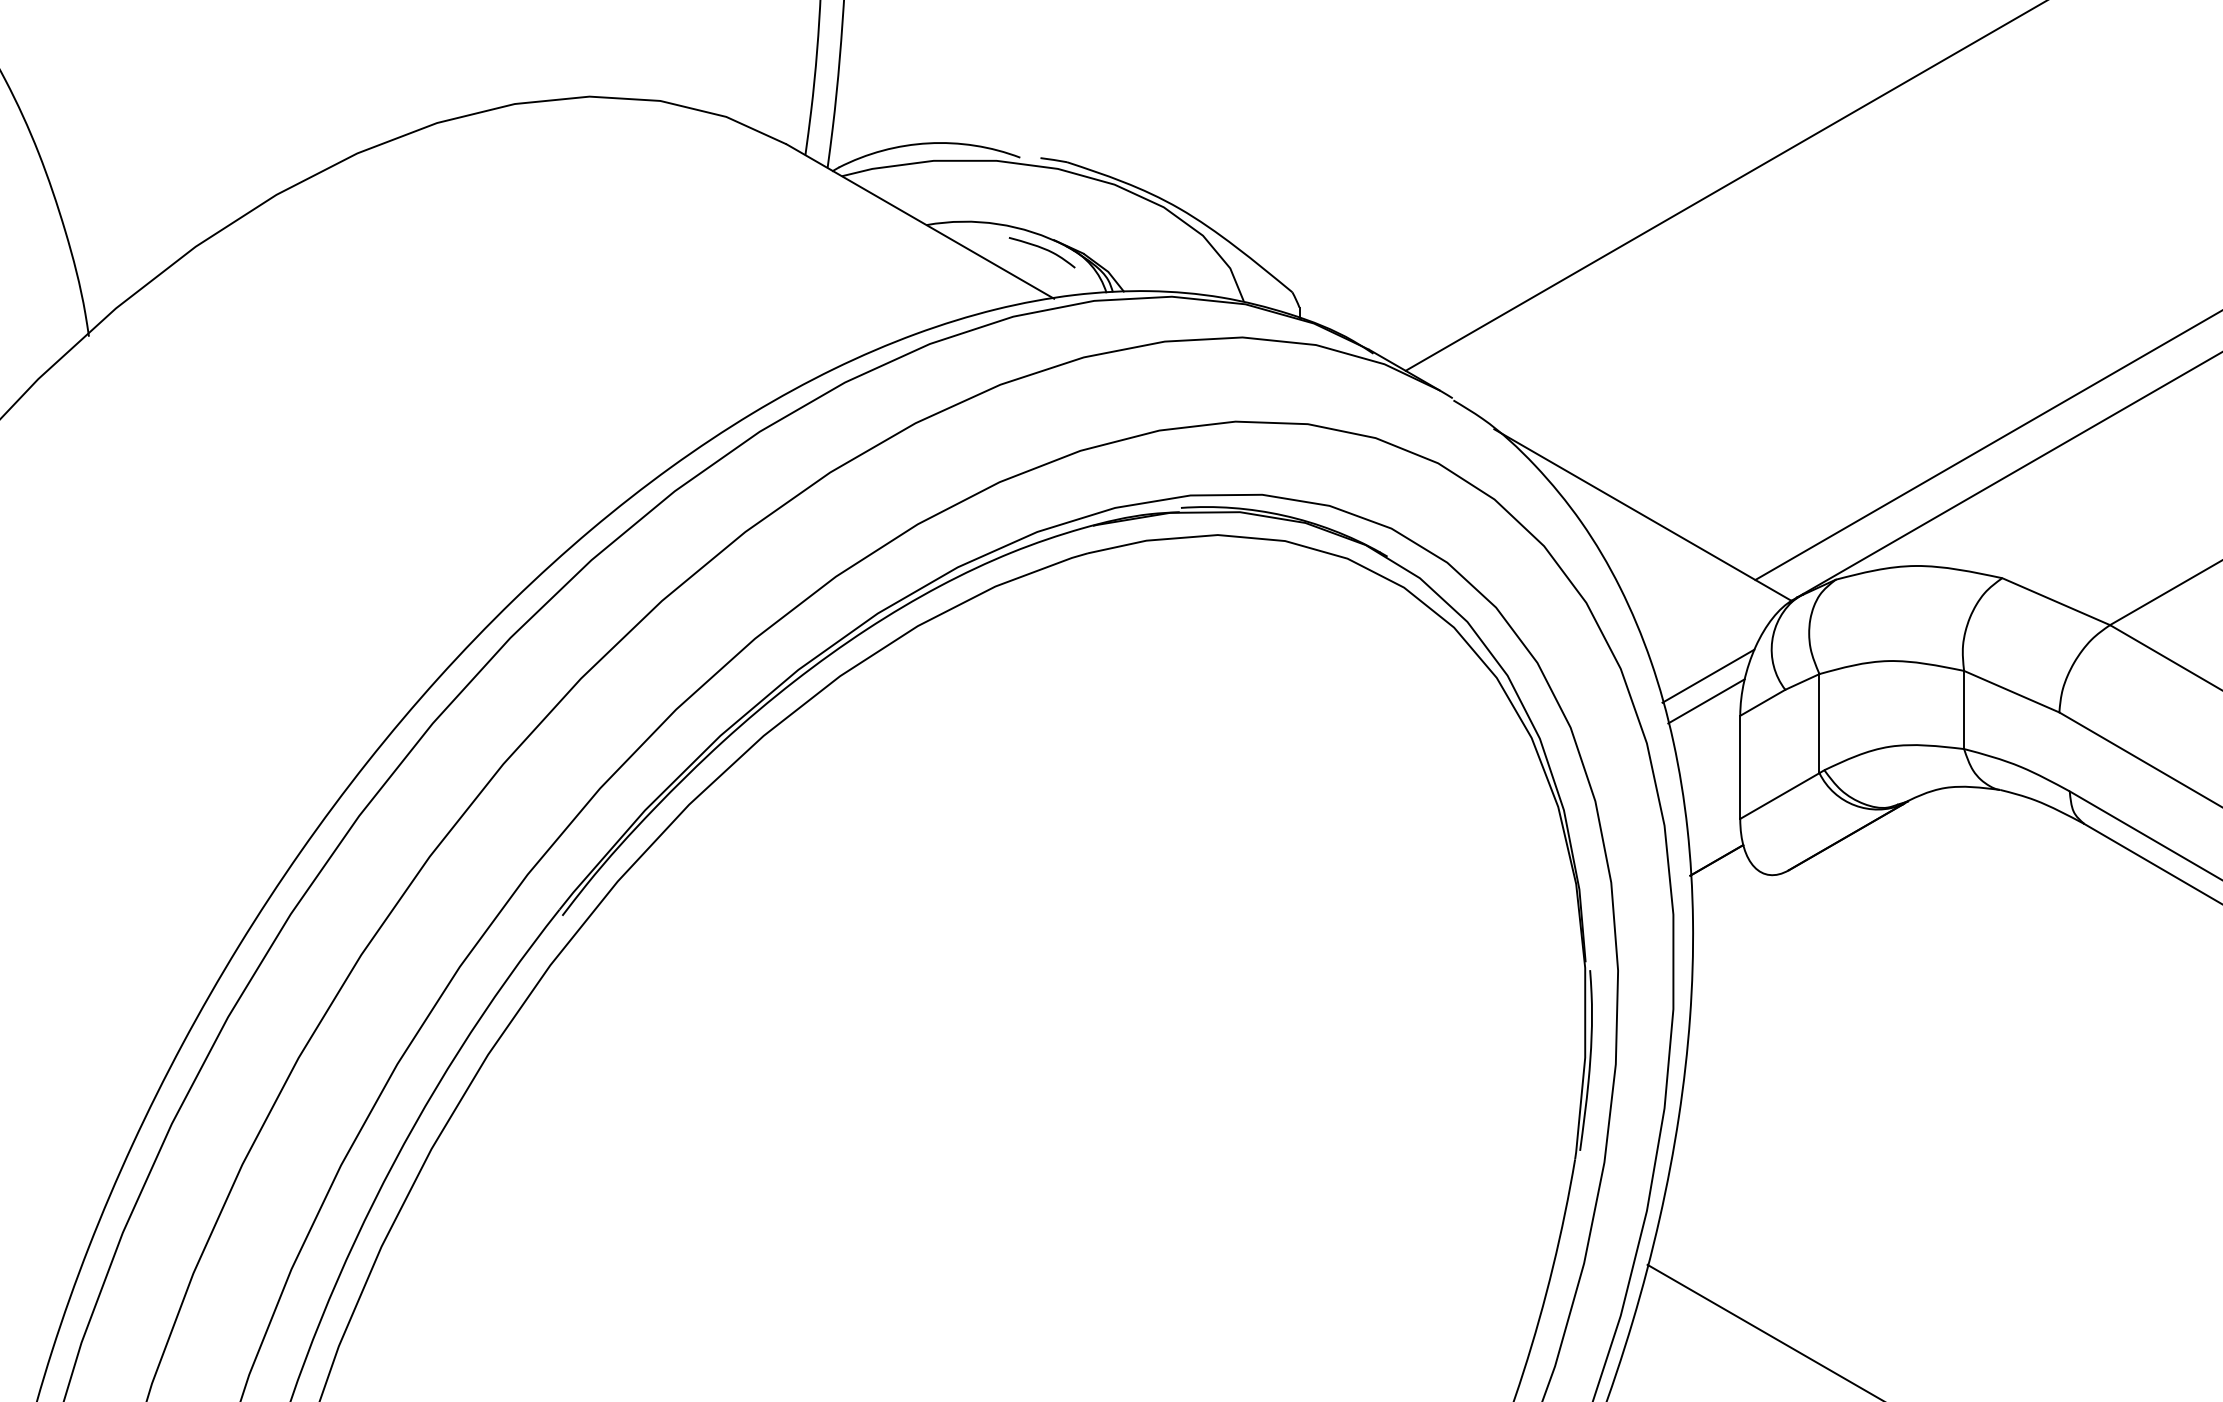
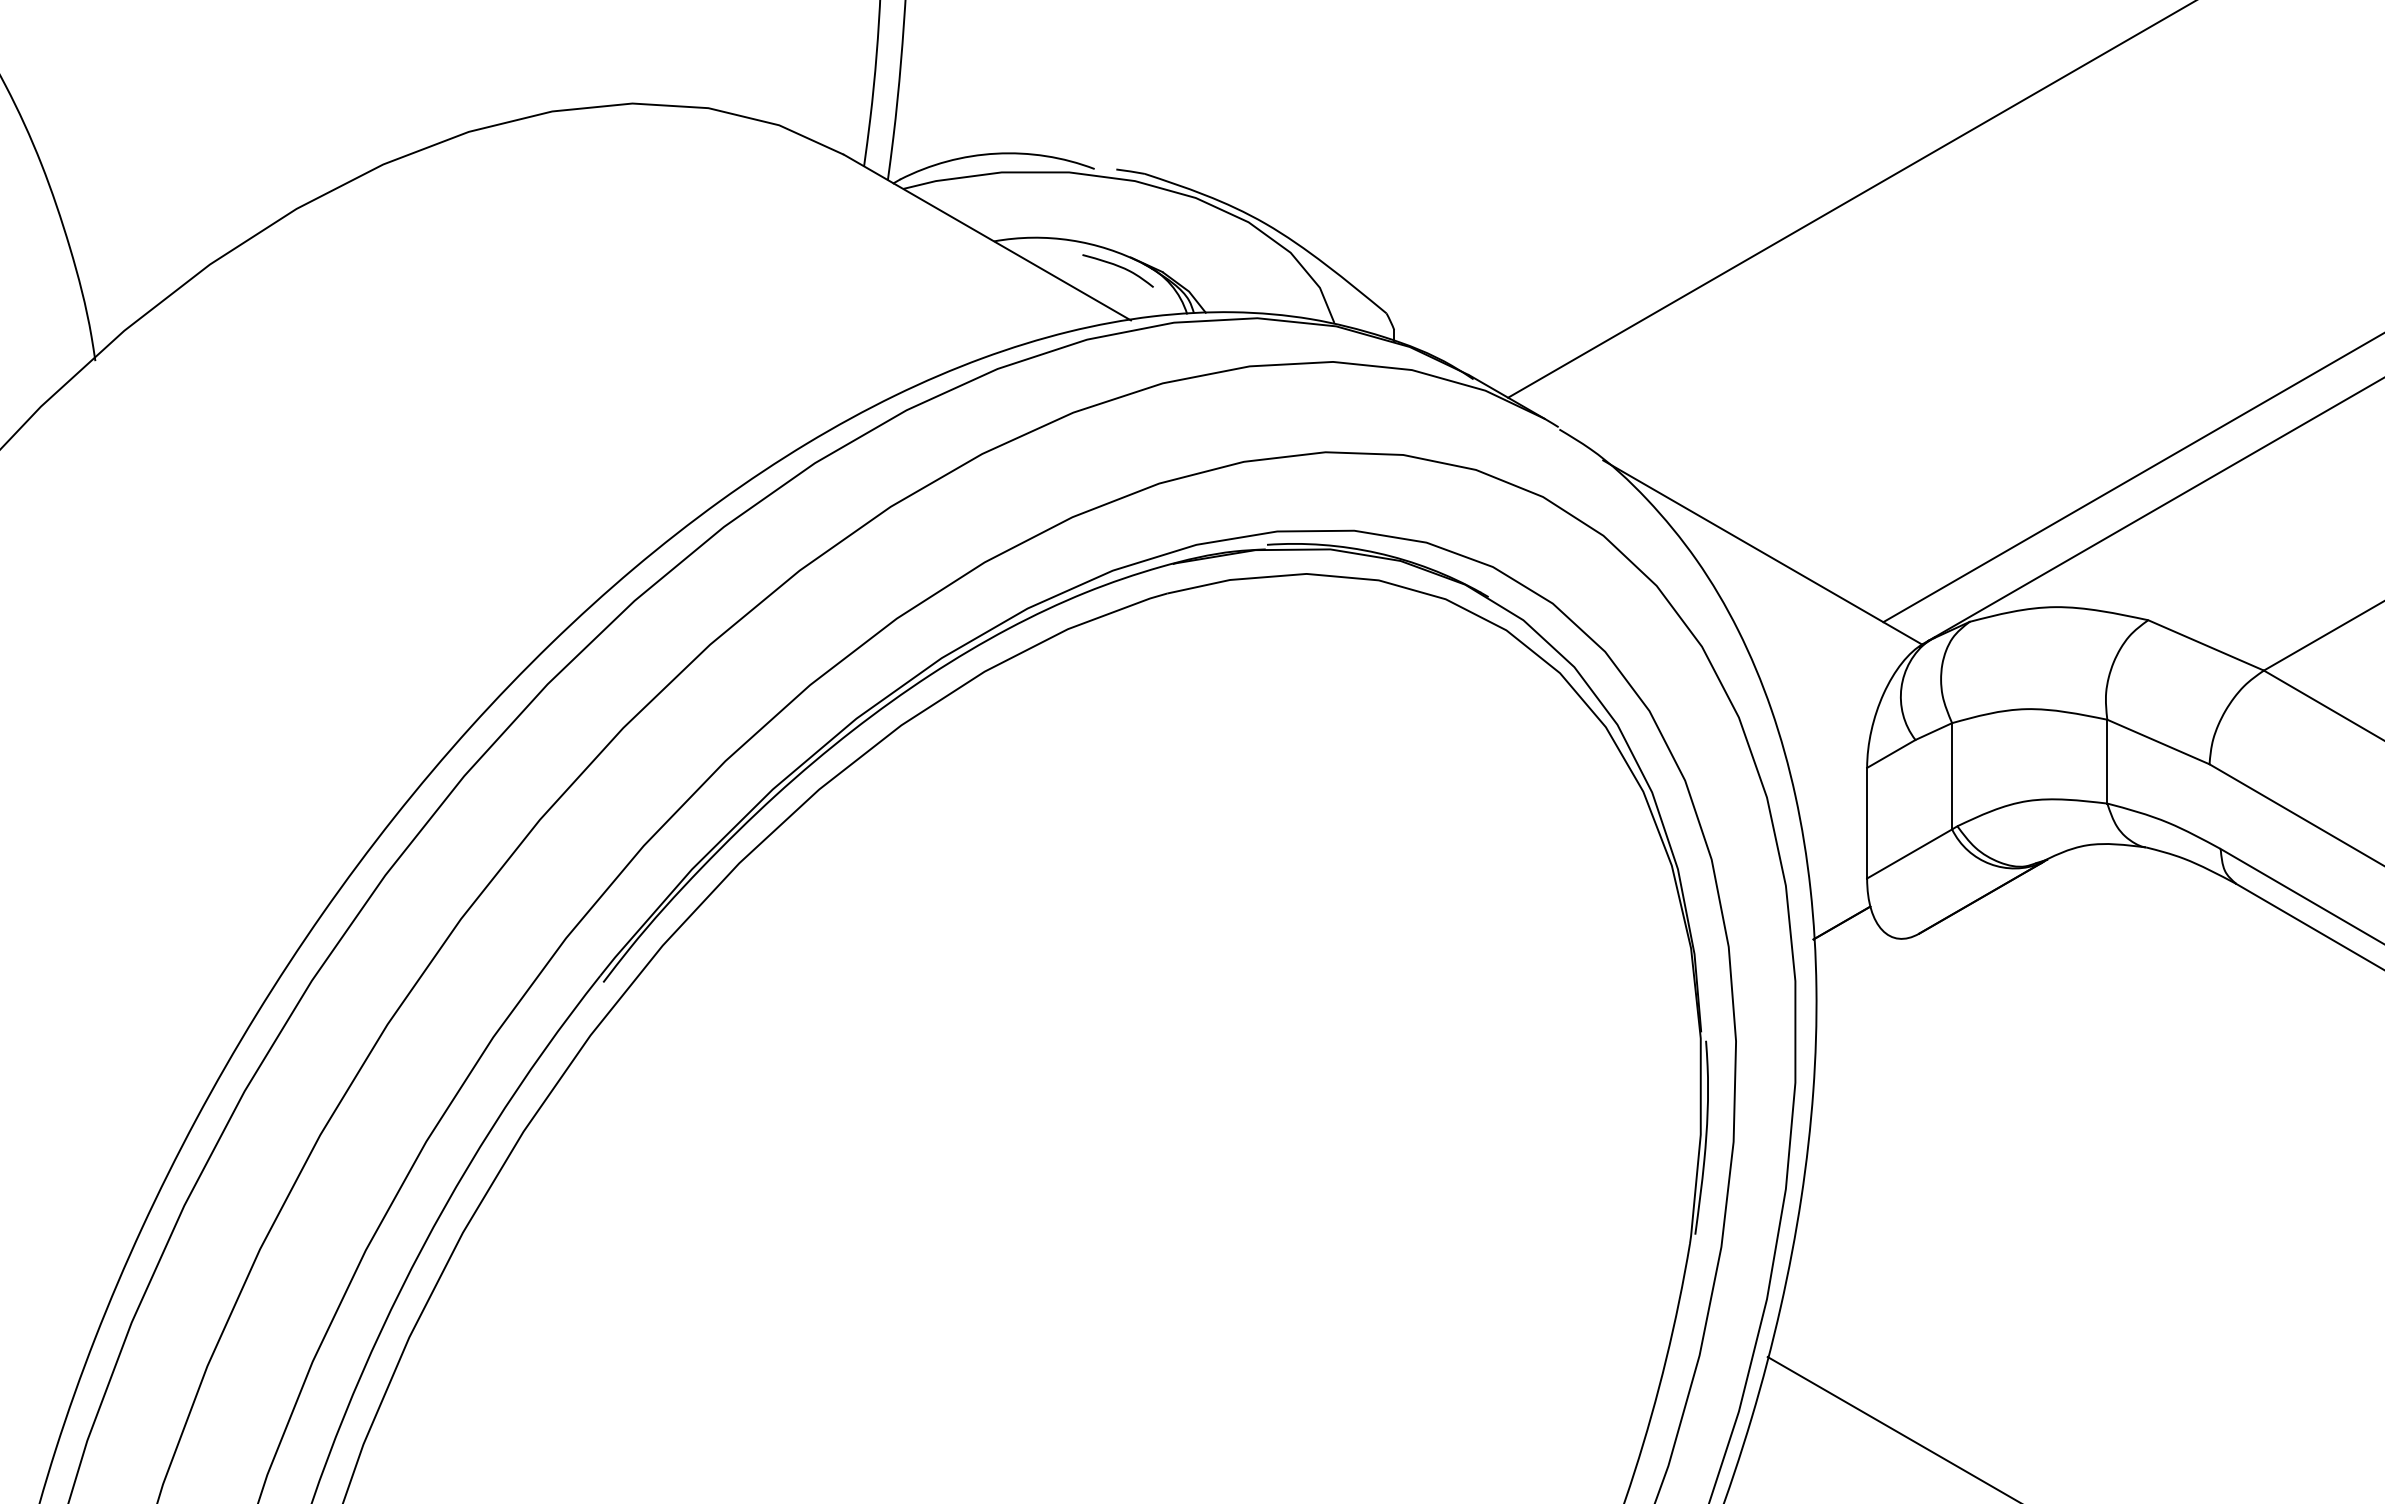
line: (1707, 675) -> (1832, 724), removed
line: (1706, 701) -> (1830, 752), removed

